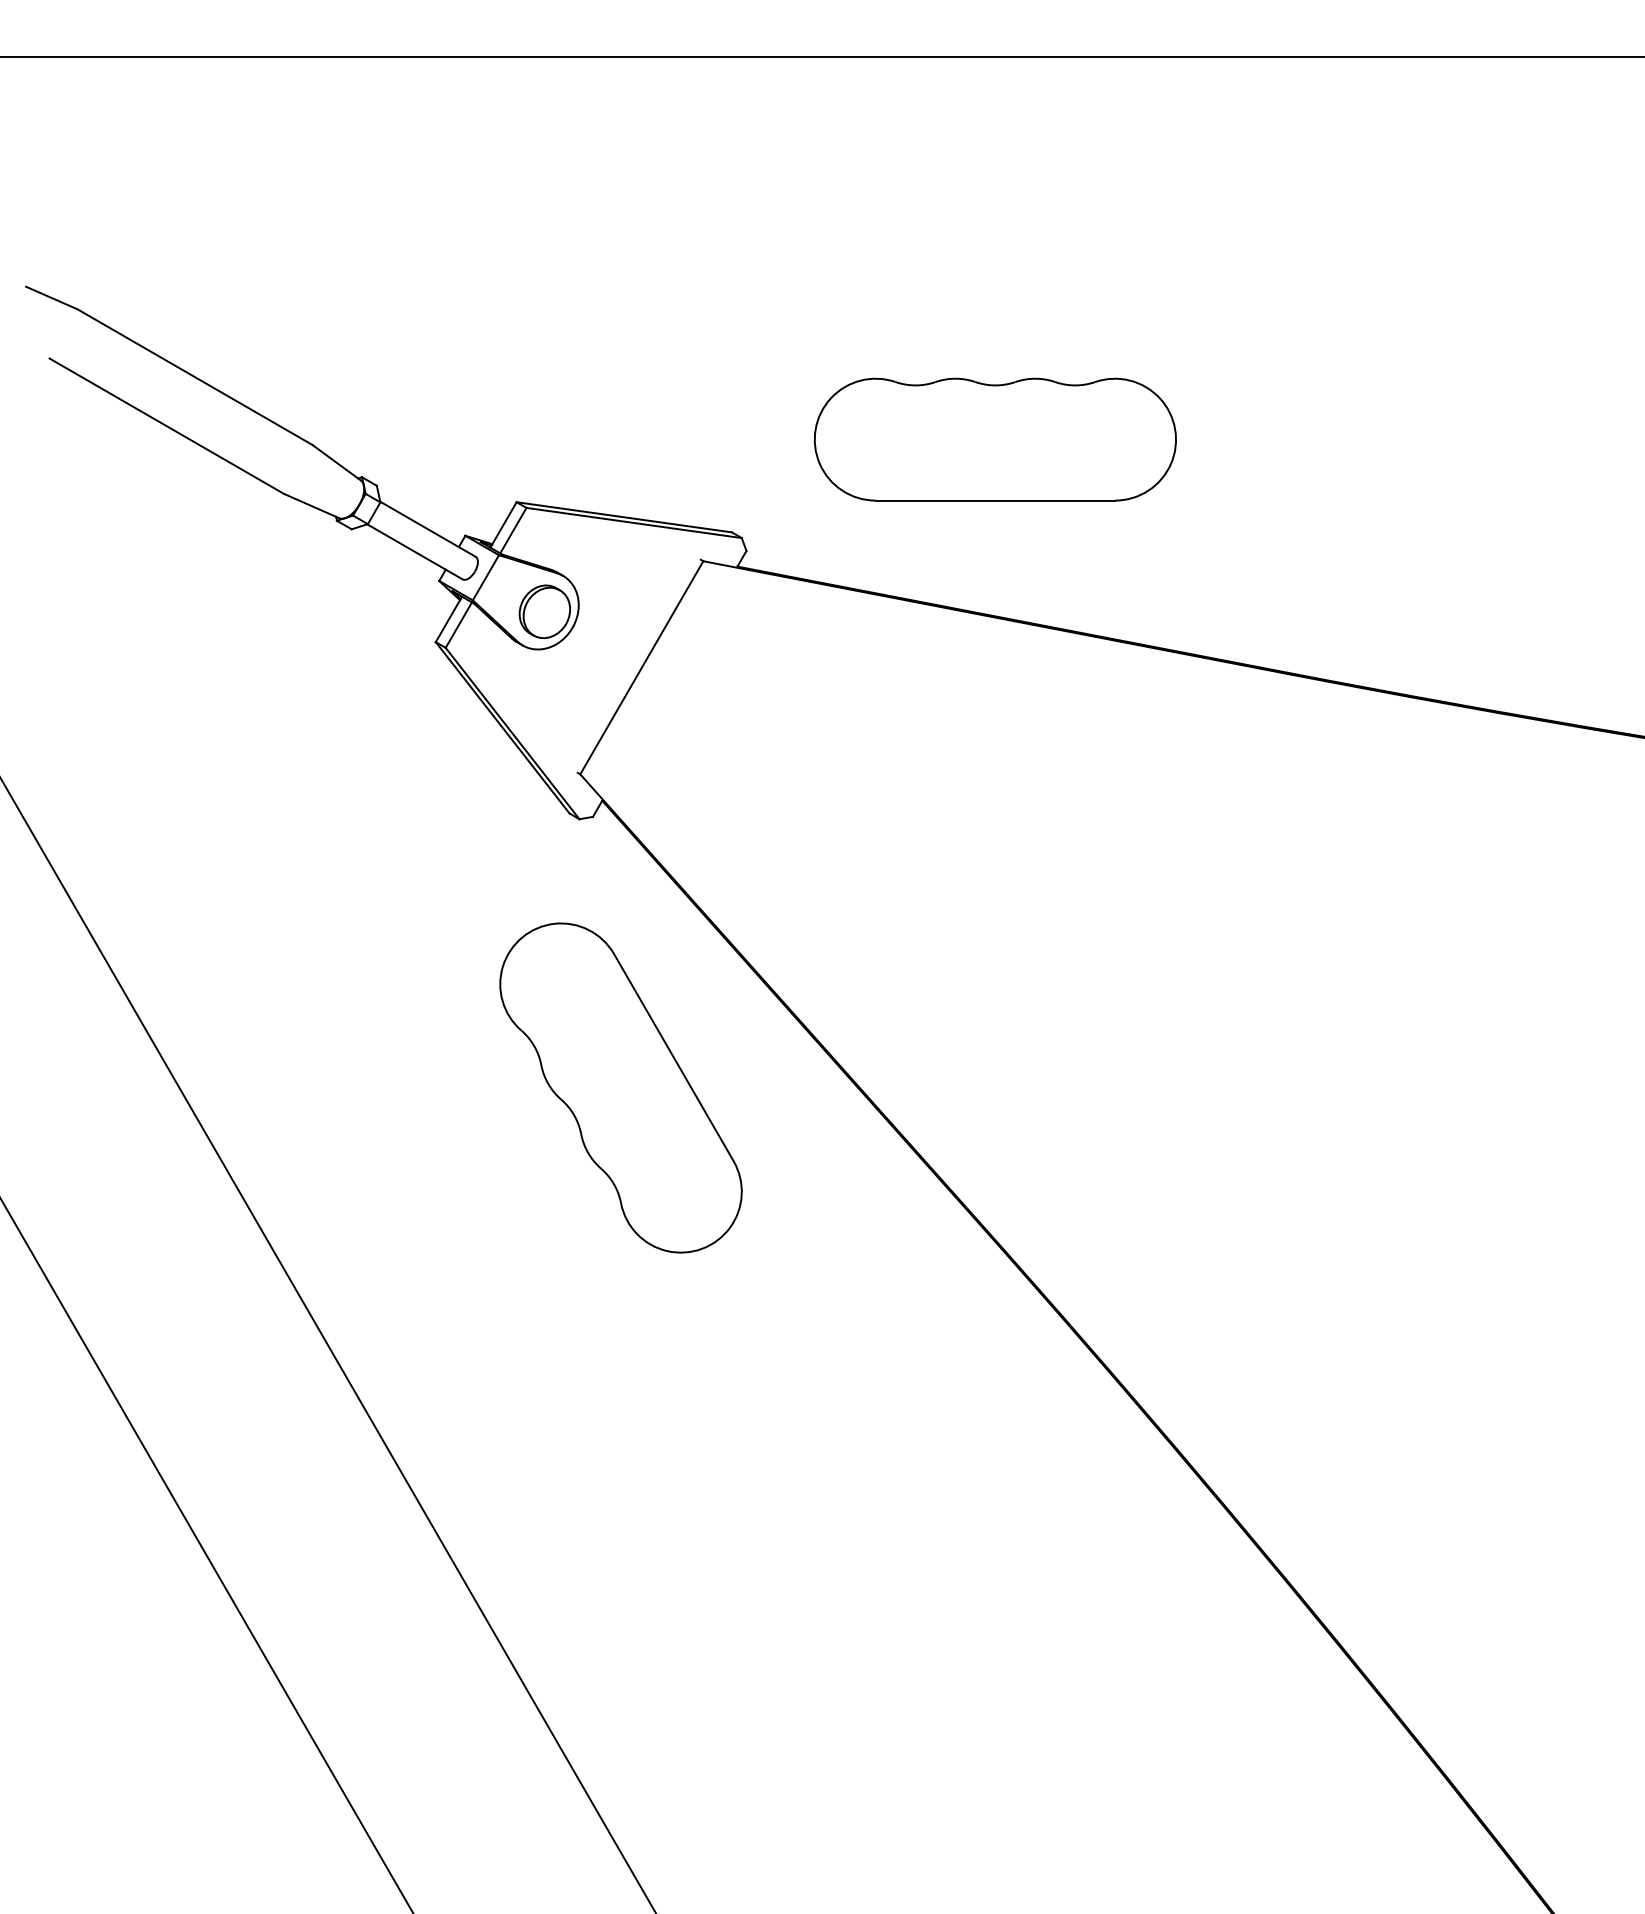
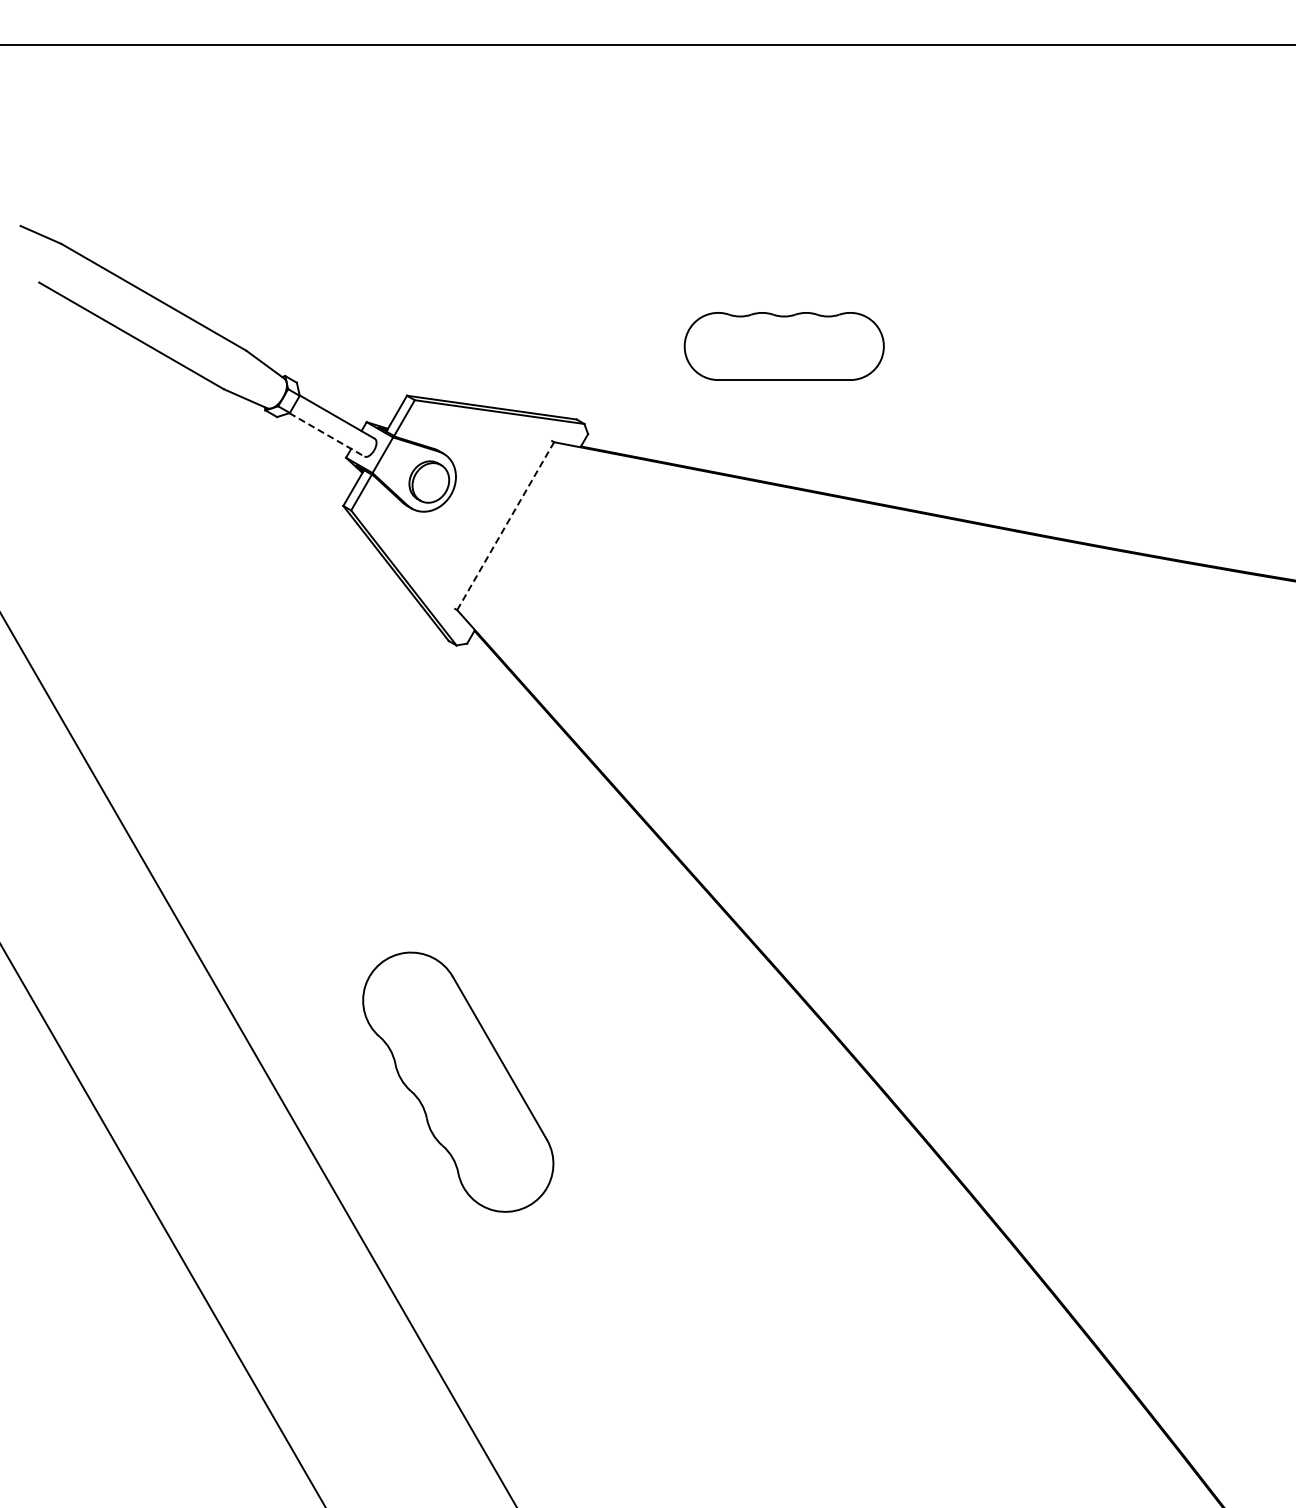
part: (995, 439) -> (784, 346), size x0.7
line: (415, 552) -> (327, 435), solid -> dashed
line: (641, 668) -> (505, 526), solid -> dashed
part: (621, 1087) -> (458, 1081), moved

